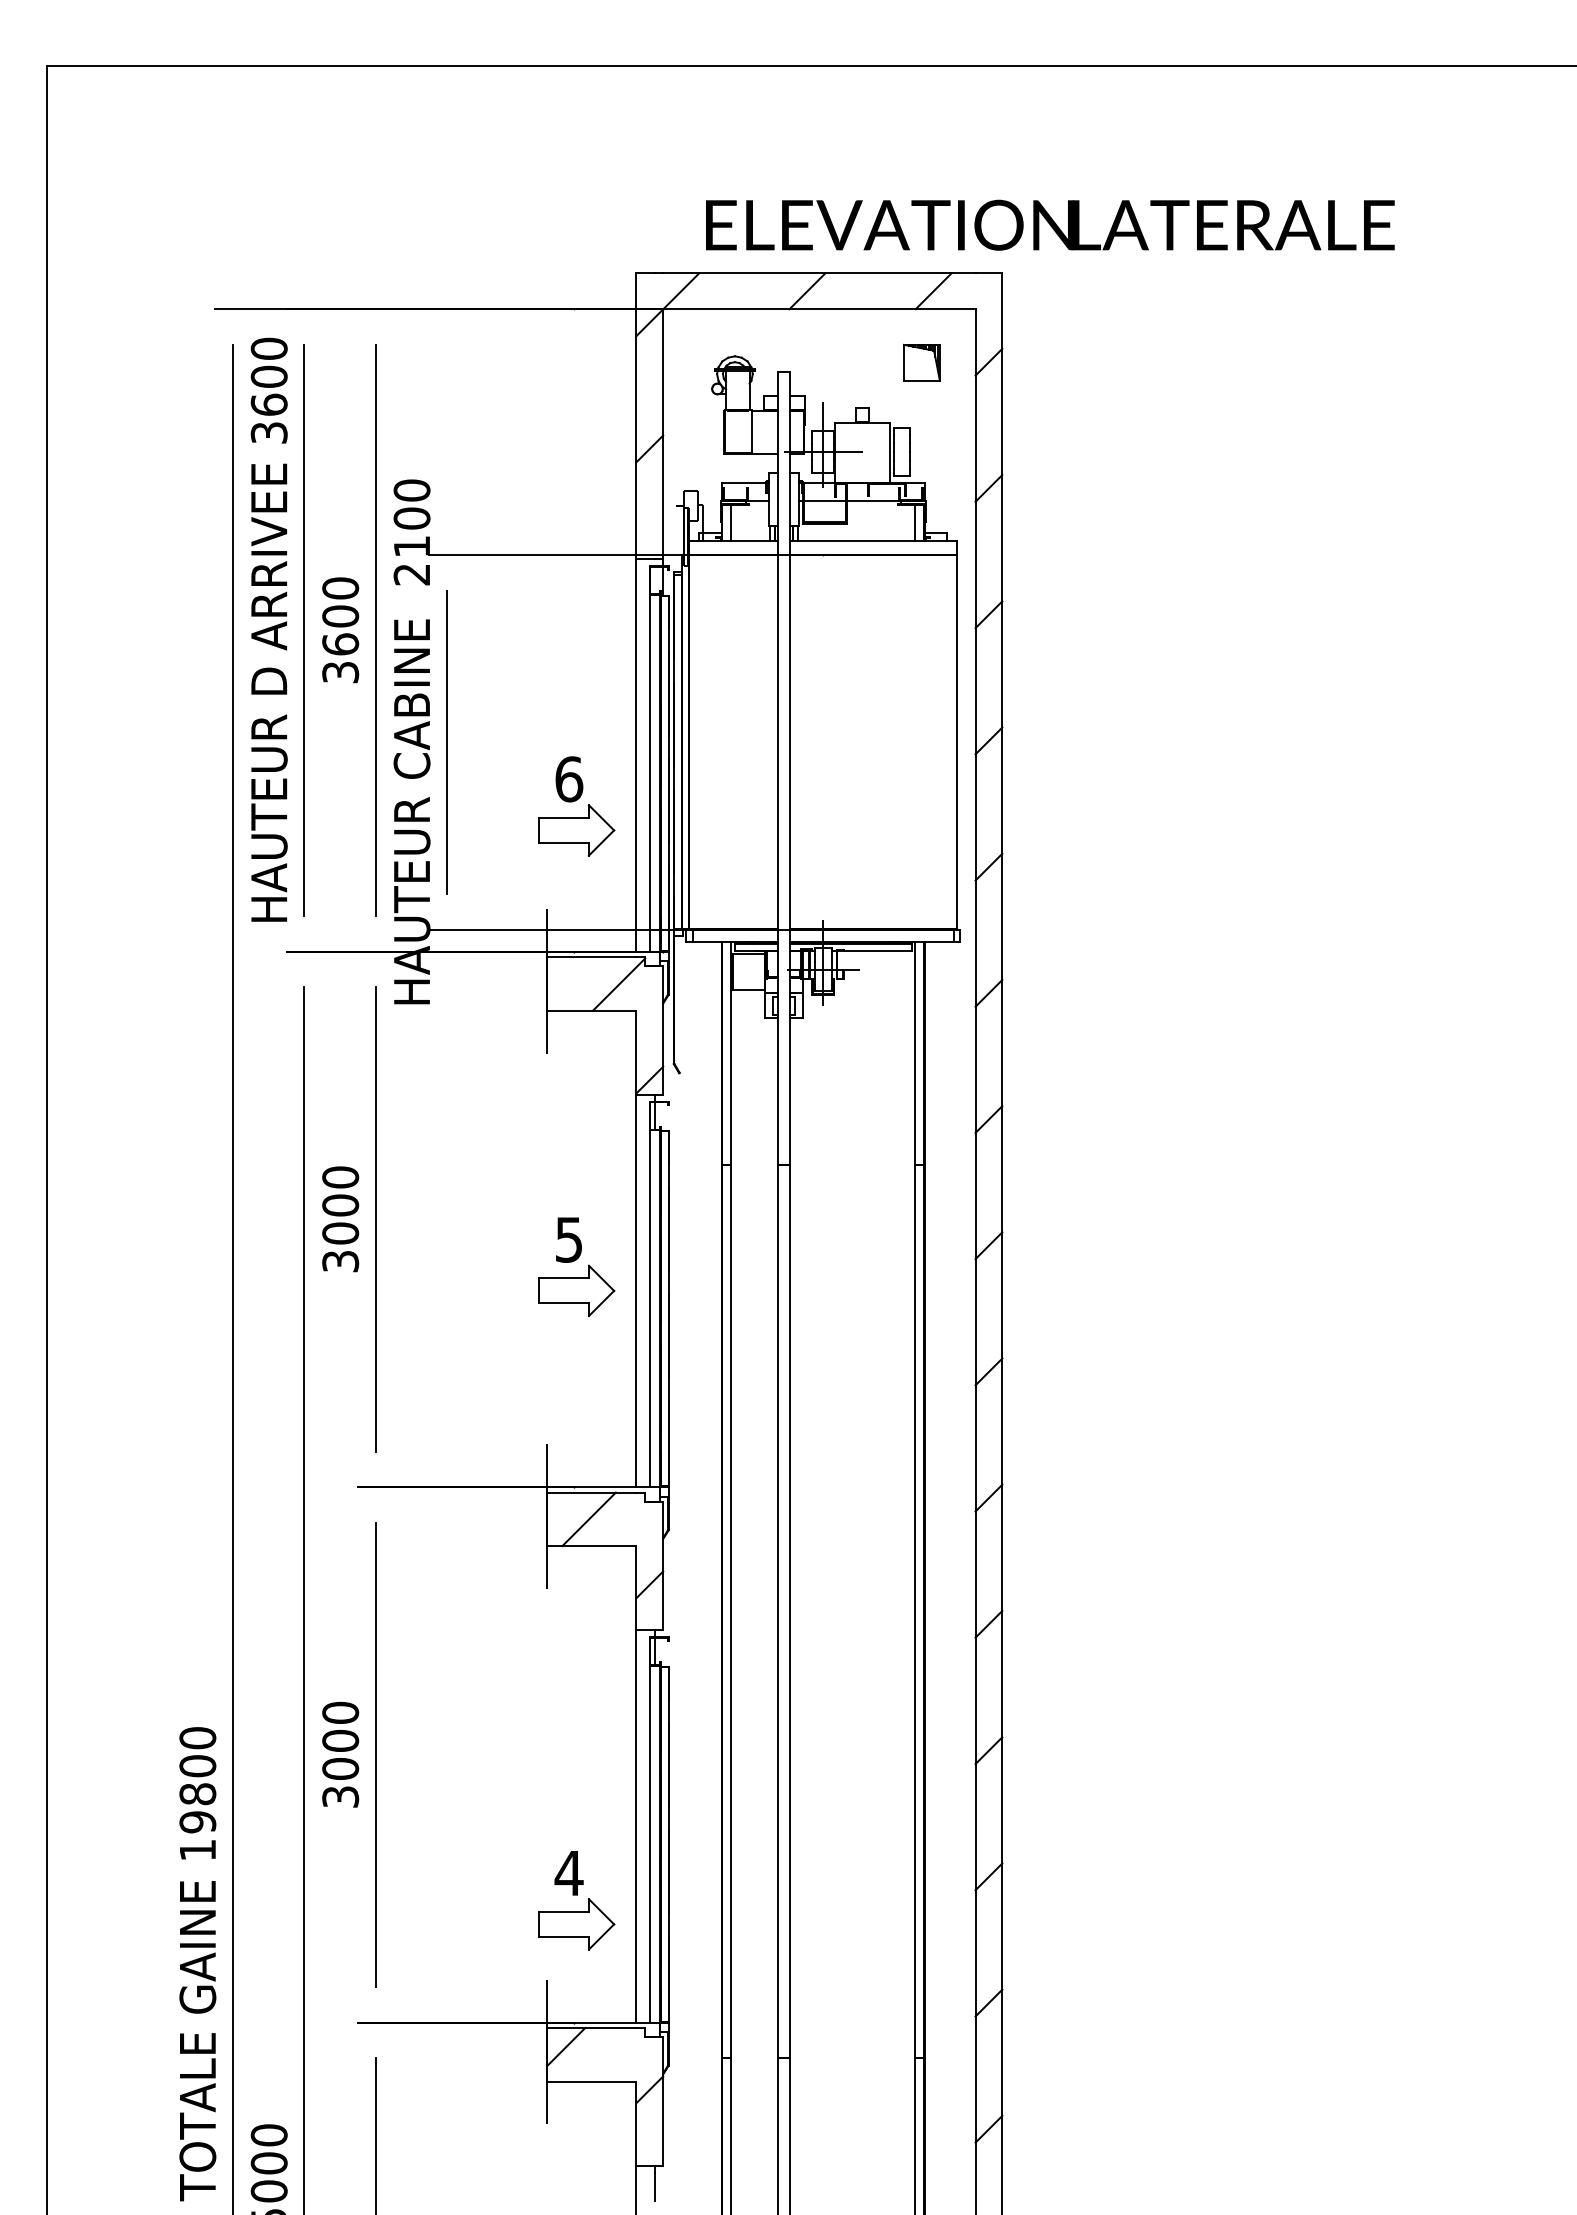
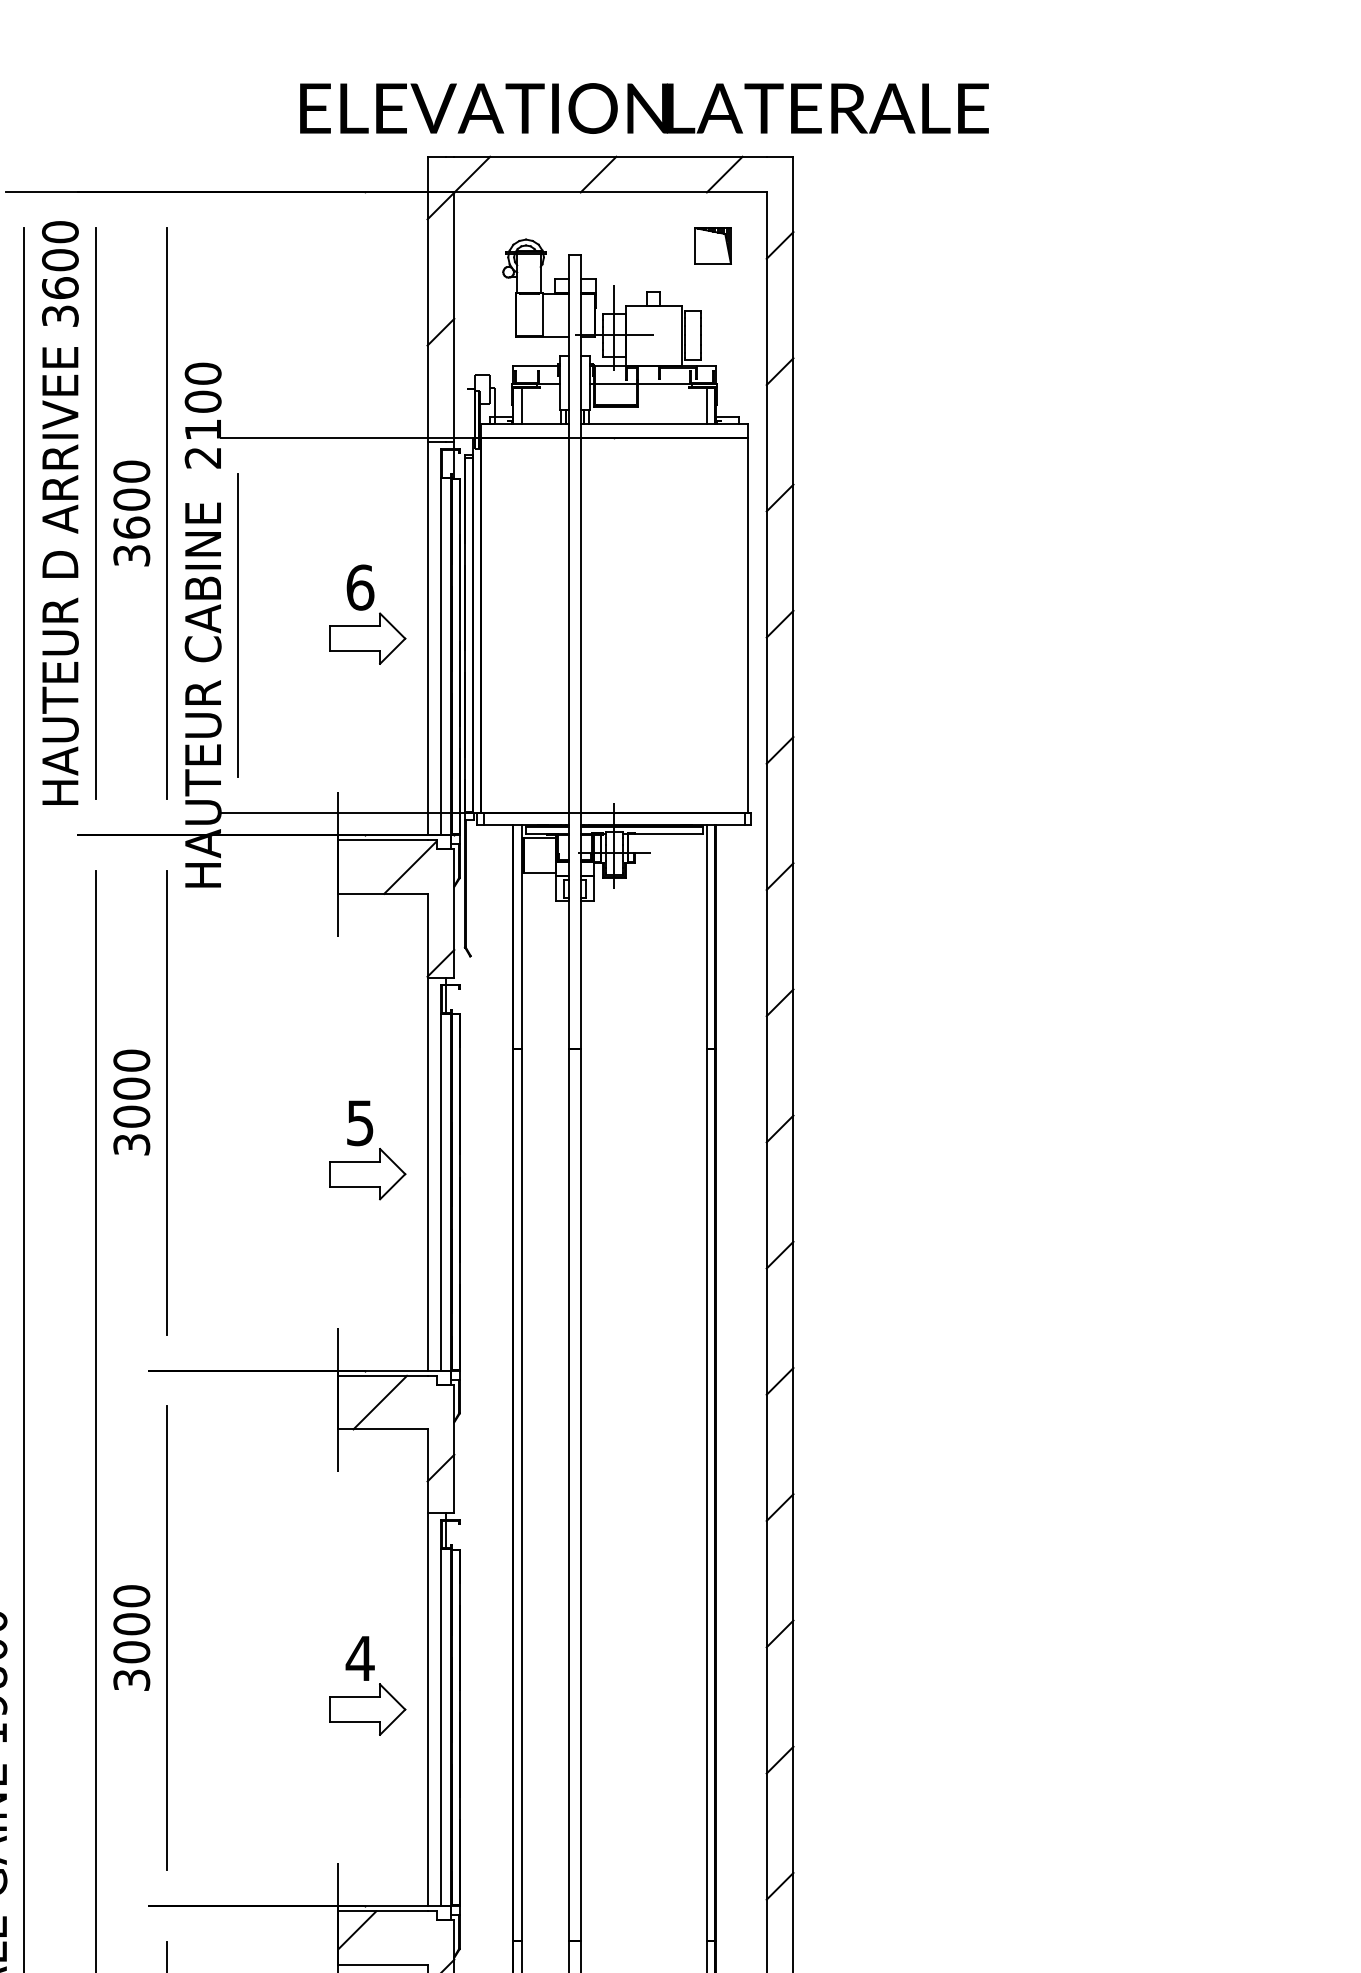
text: (1050, 224) -> (644, 107), moved
part: (576, 806) -> (367, 614), moved
part: (576, 1900) -> (367, 1685), moved

